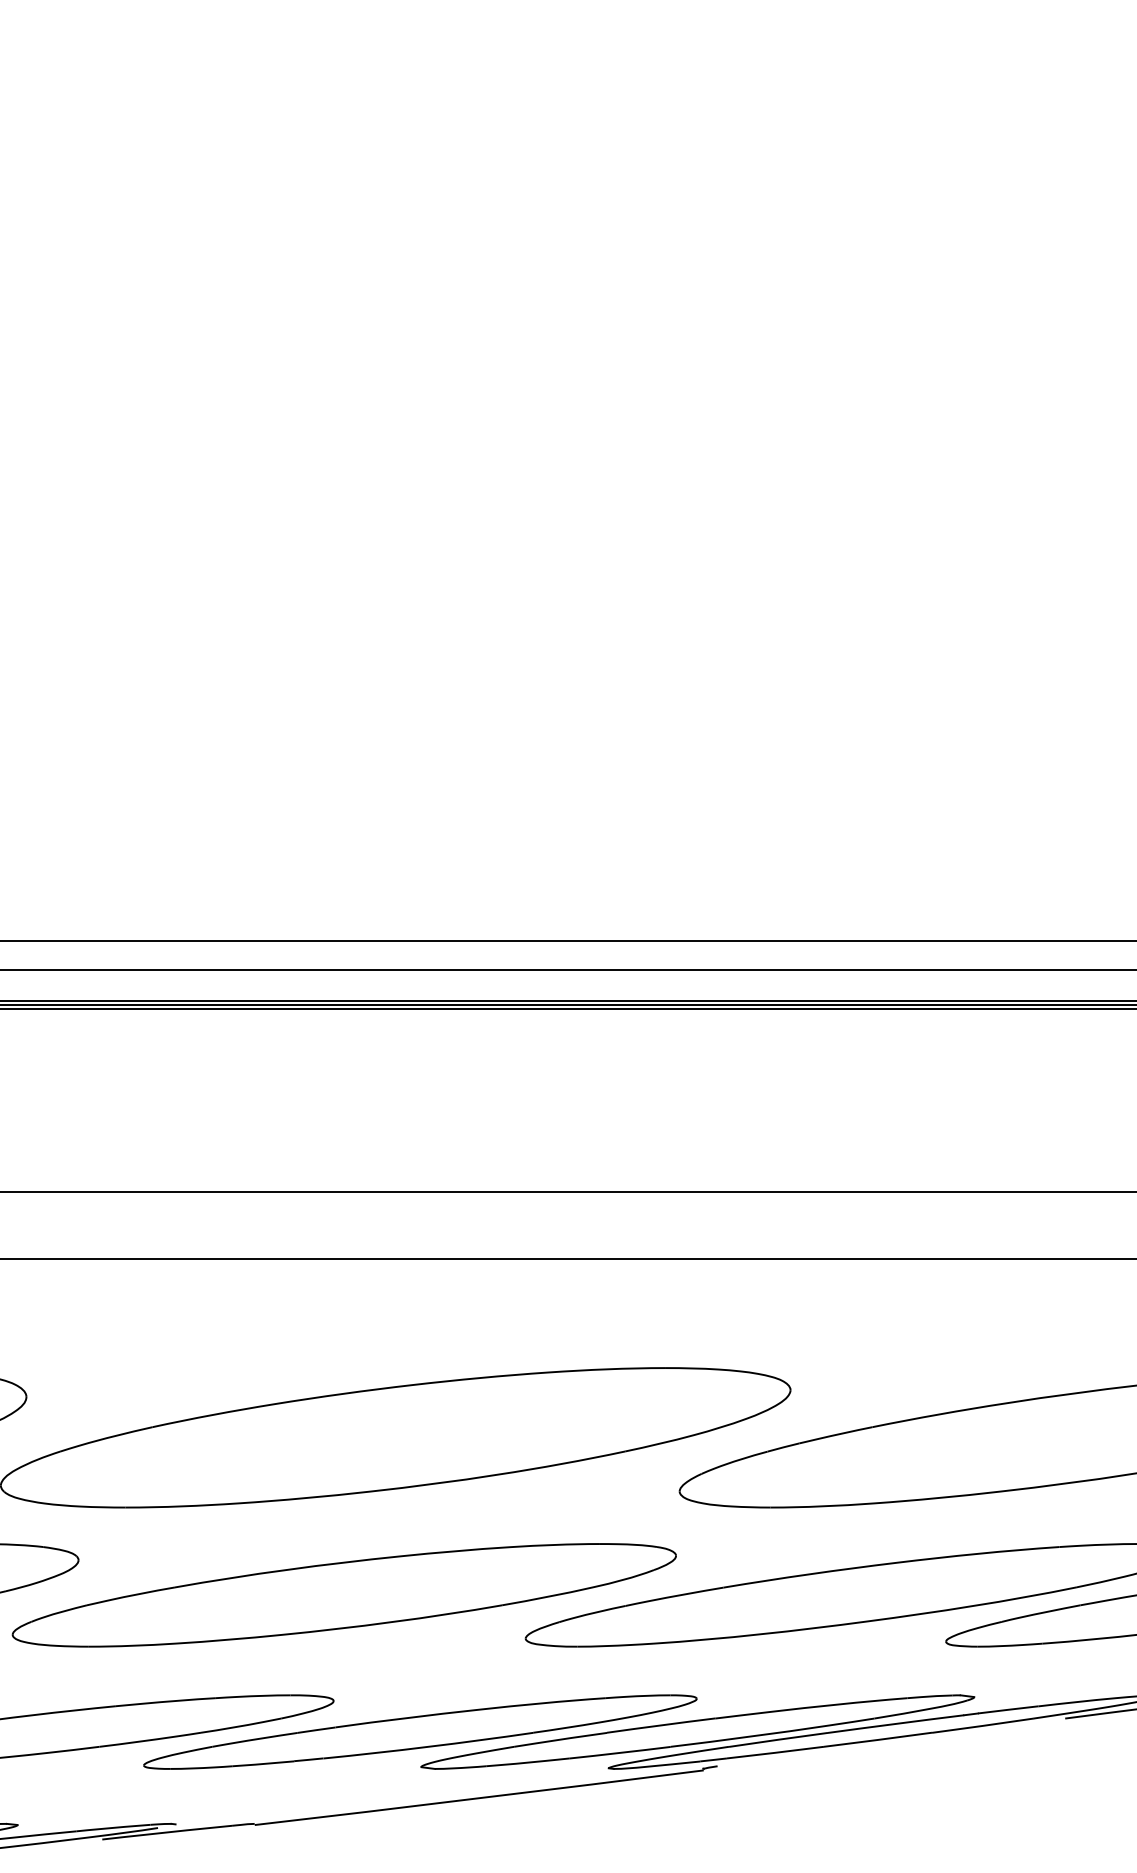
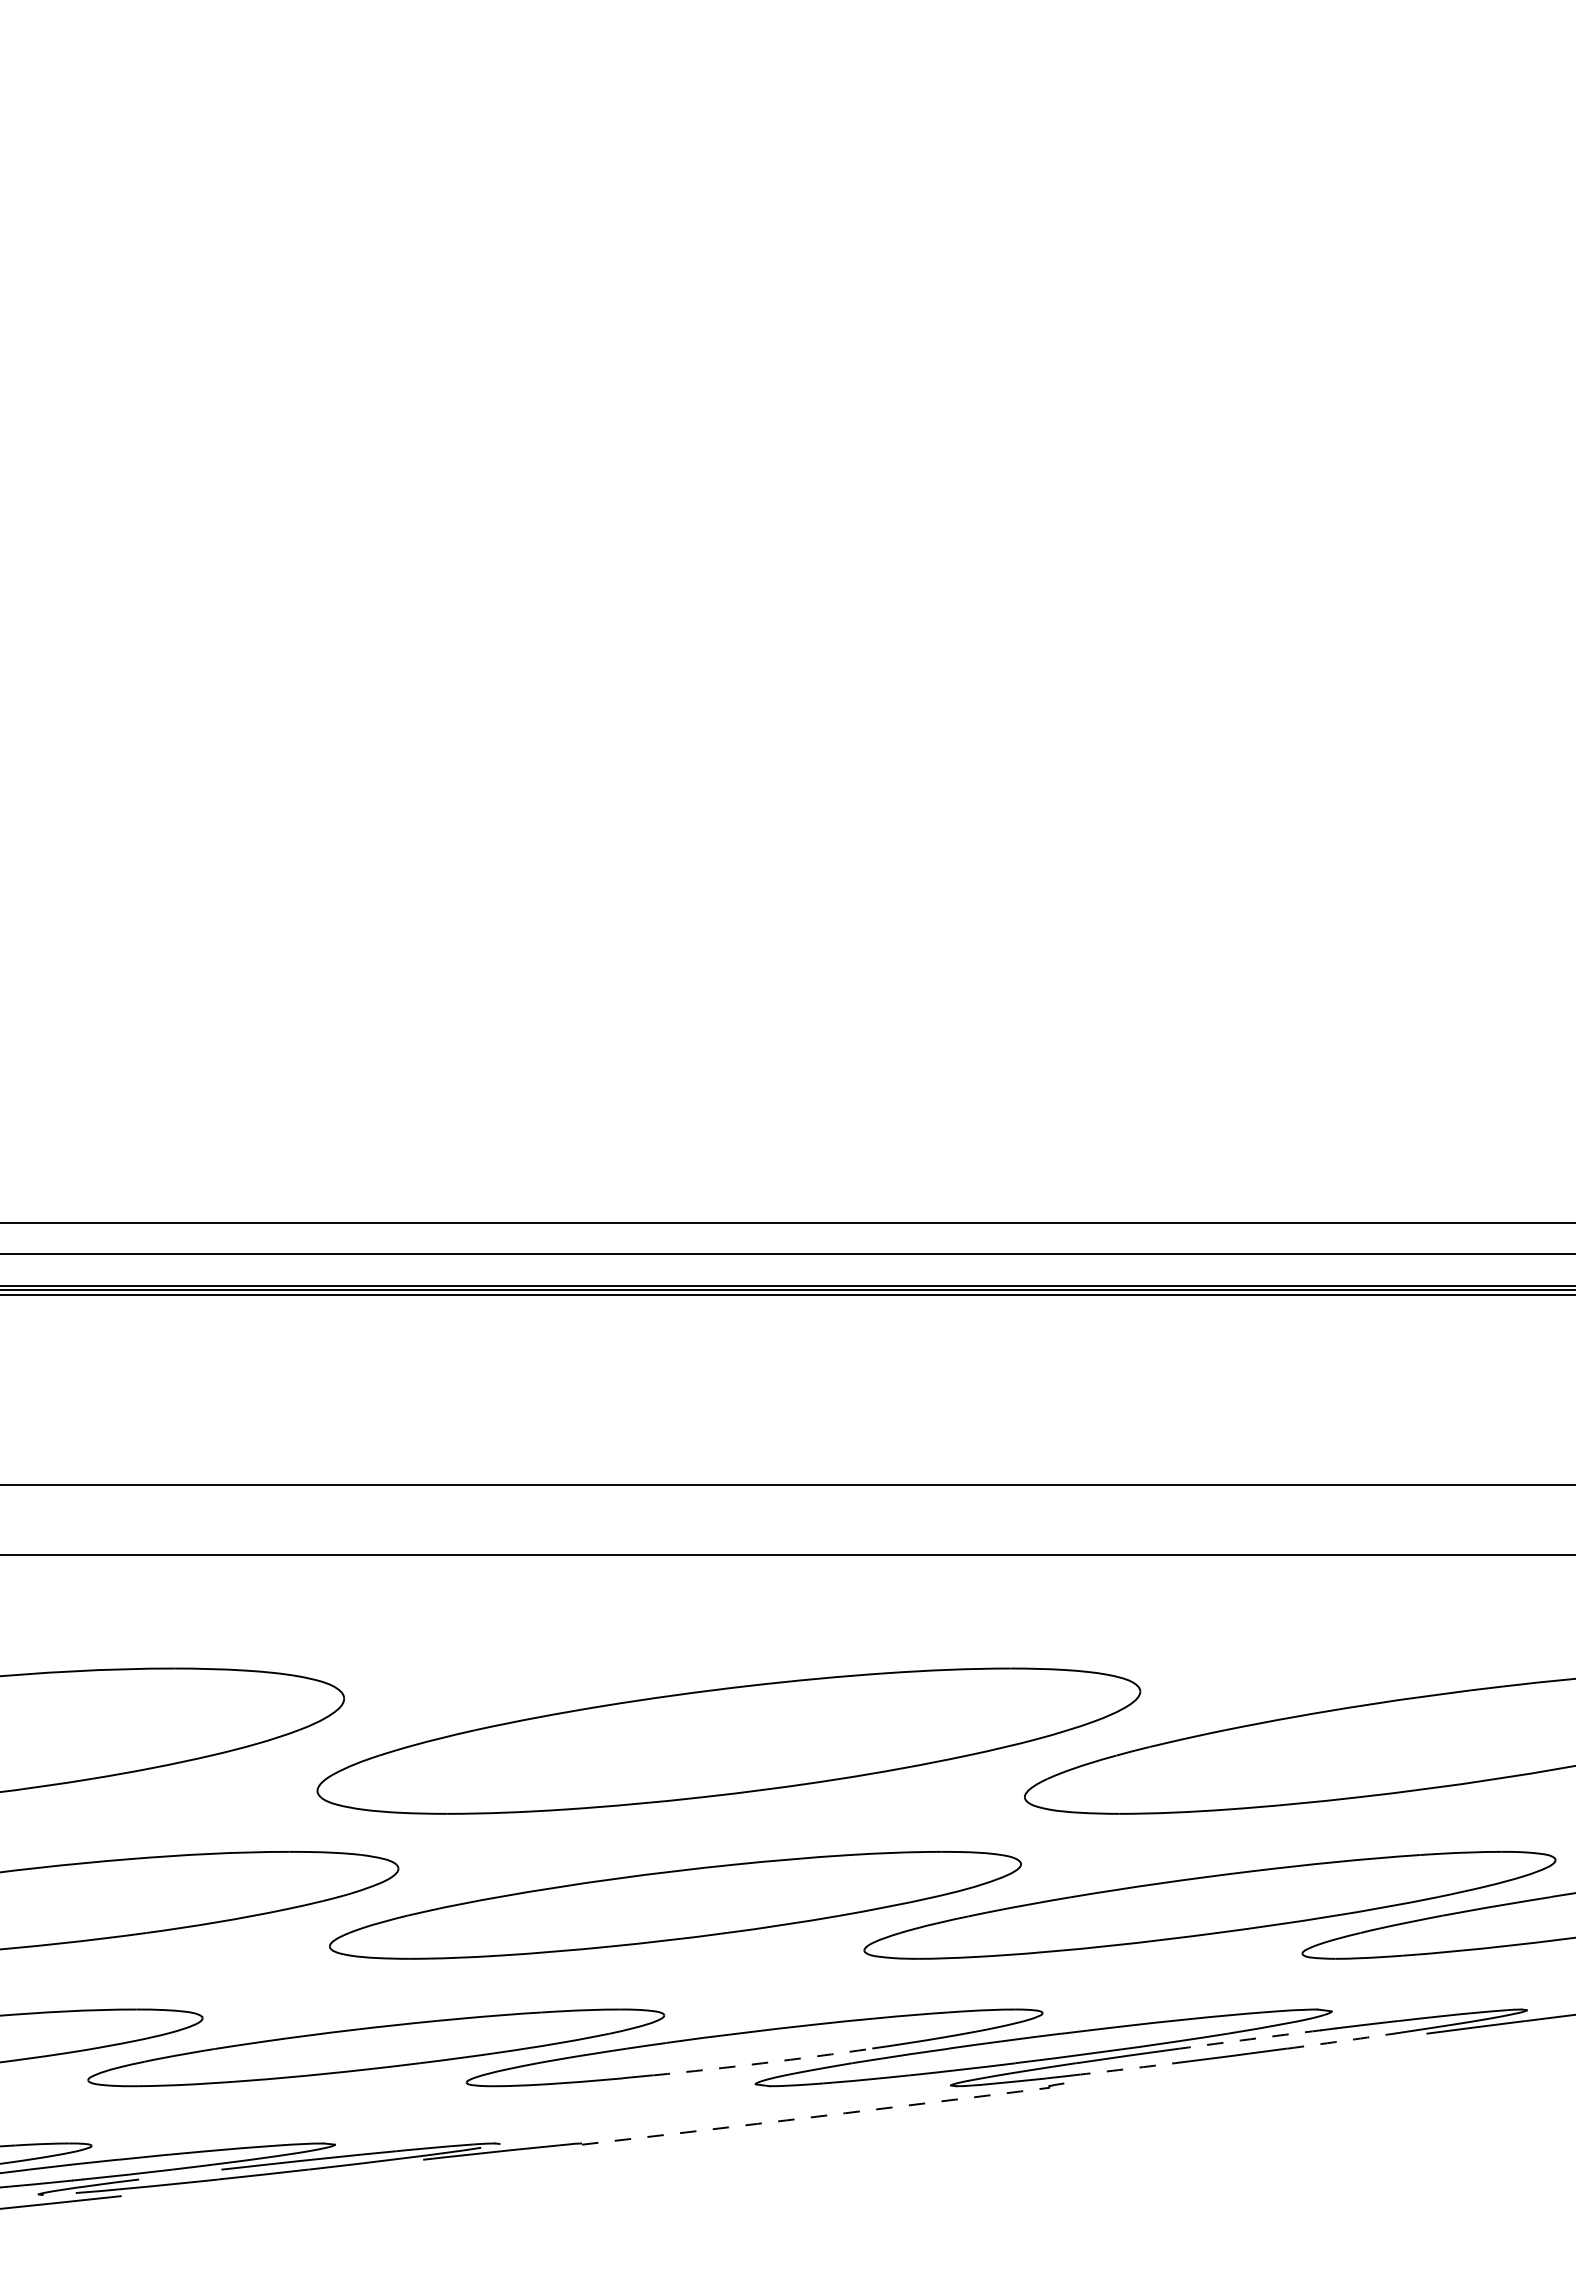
arc: (896, 1724) -> (1250, 2039), solid -> dashed
arc: (982, 1726) -> (1340, 2041), solid -> dashed
arc: (428, 1747) -> (763, 2063), solid -> dashed
arc: (775, 1752) -> (1124, 2069), solid -> dashed
arc: (479, 1797) -> (816, 2116), solid -> dashed

